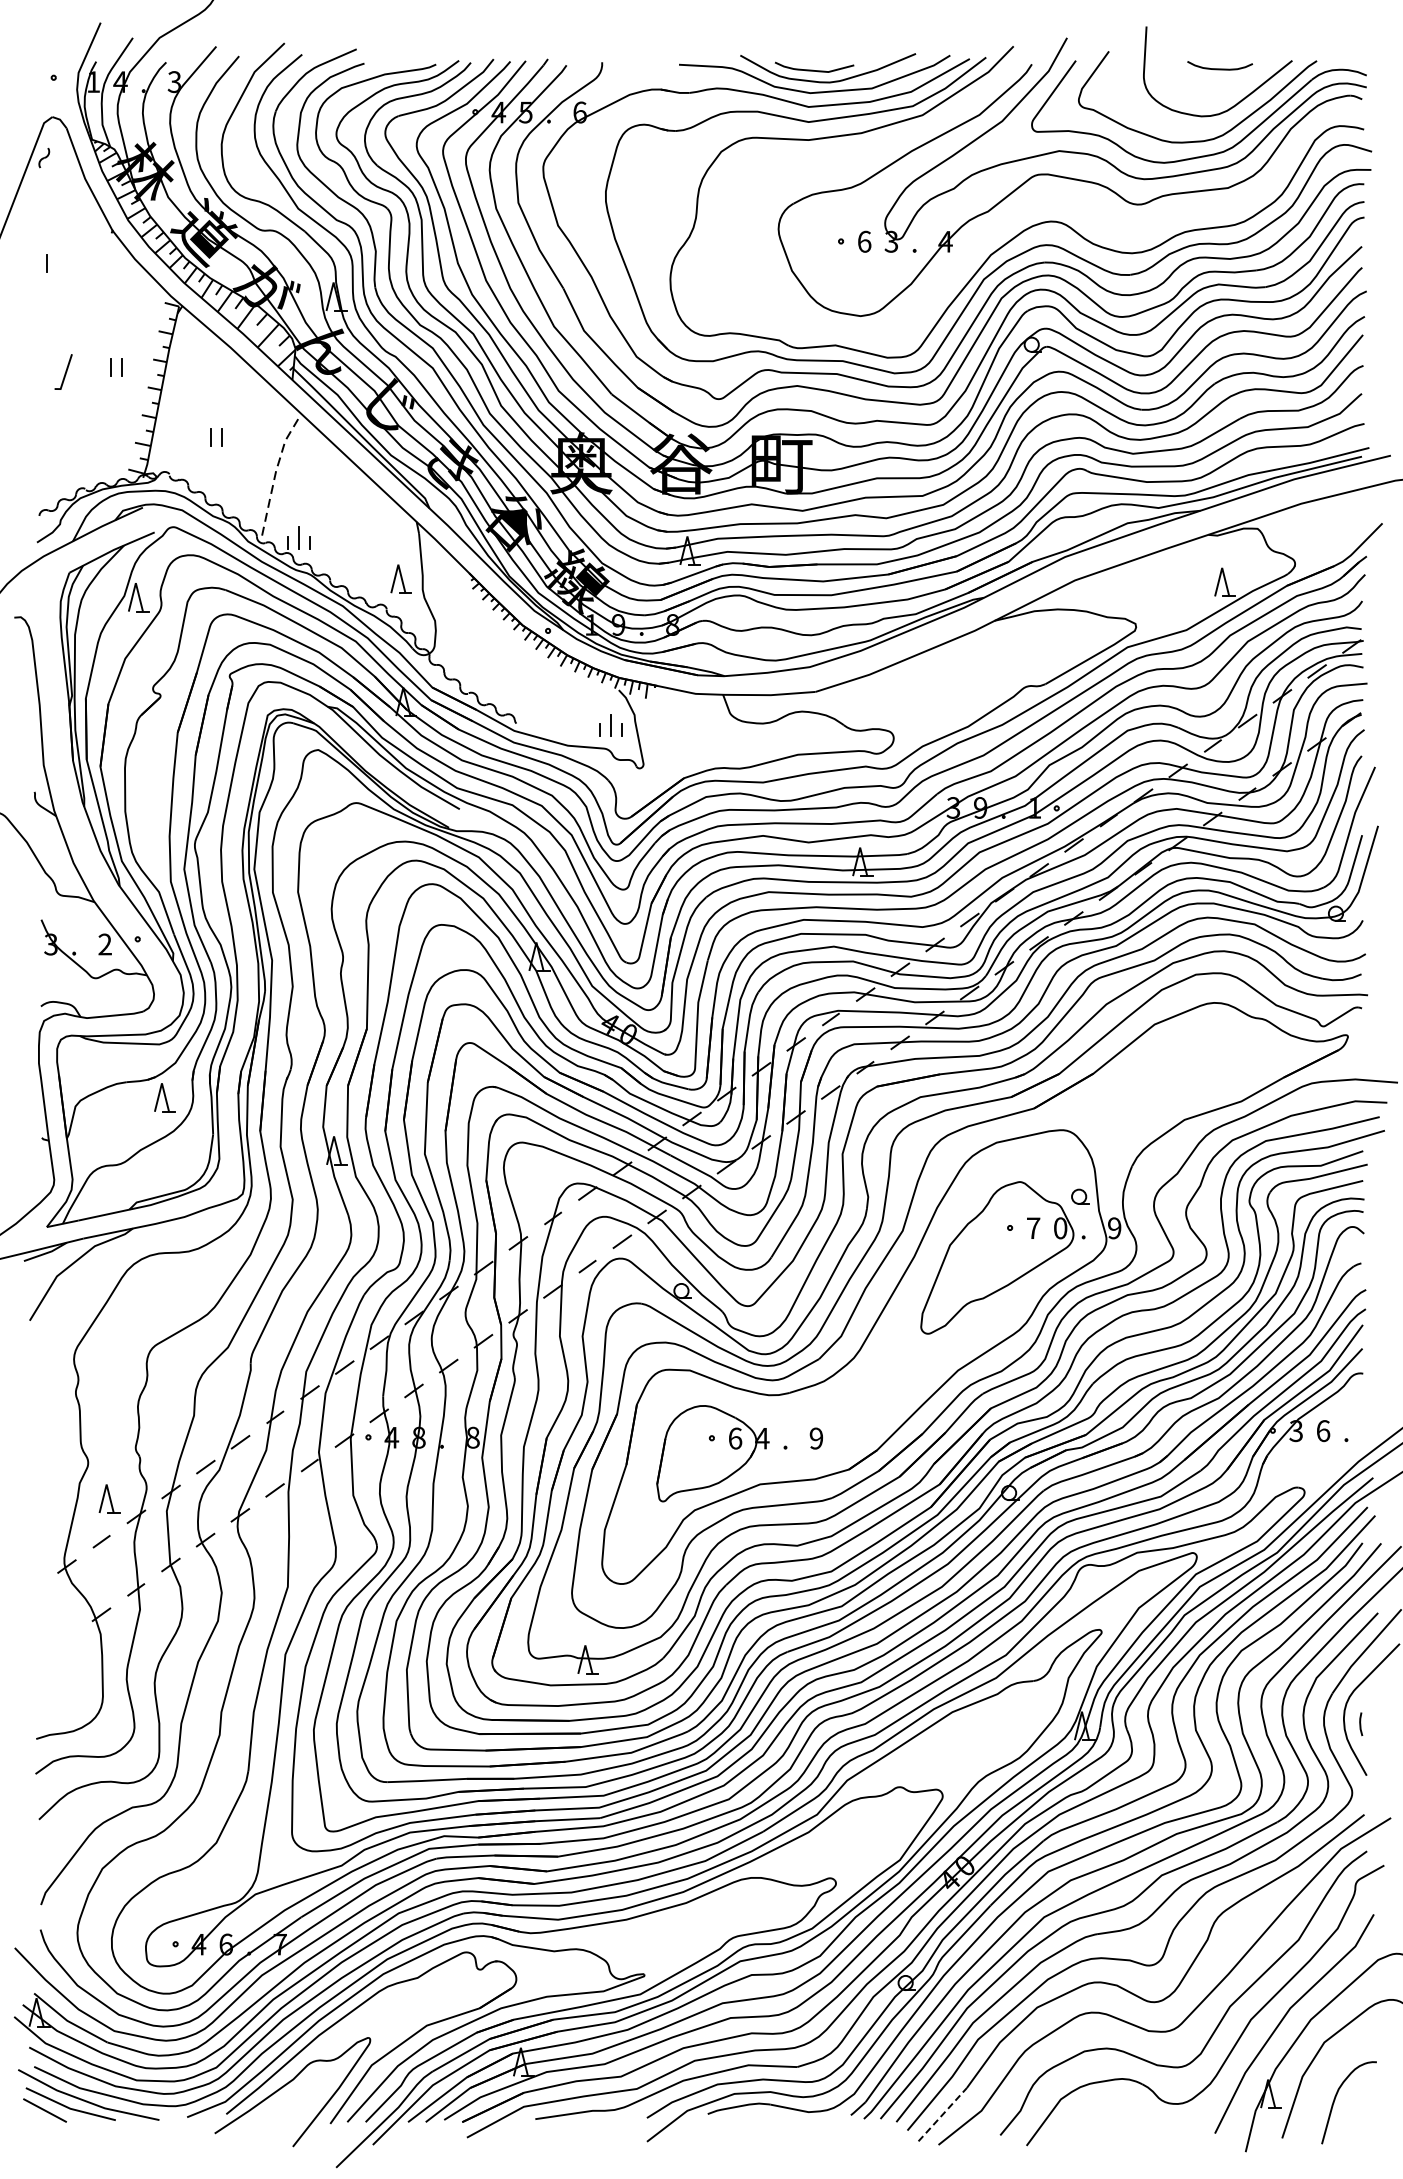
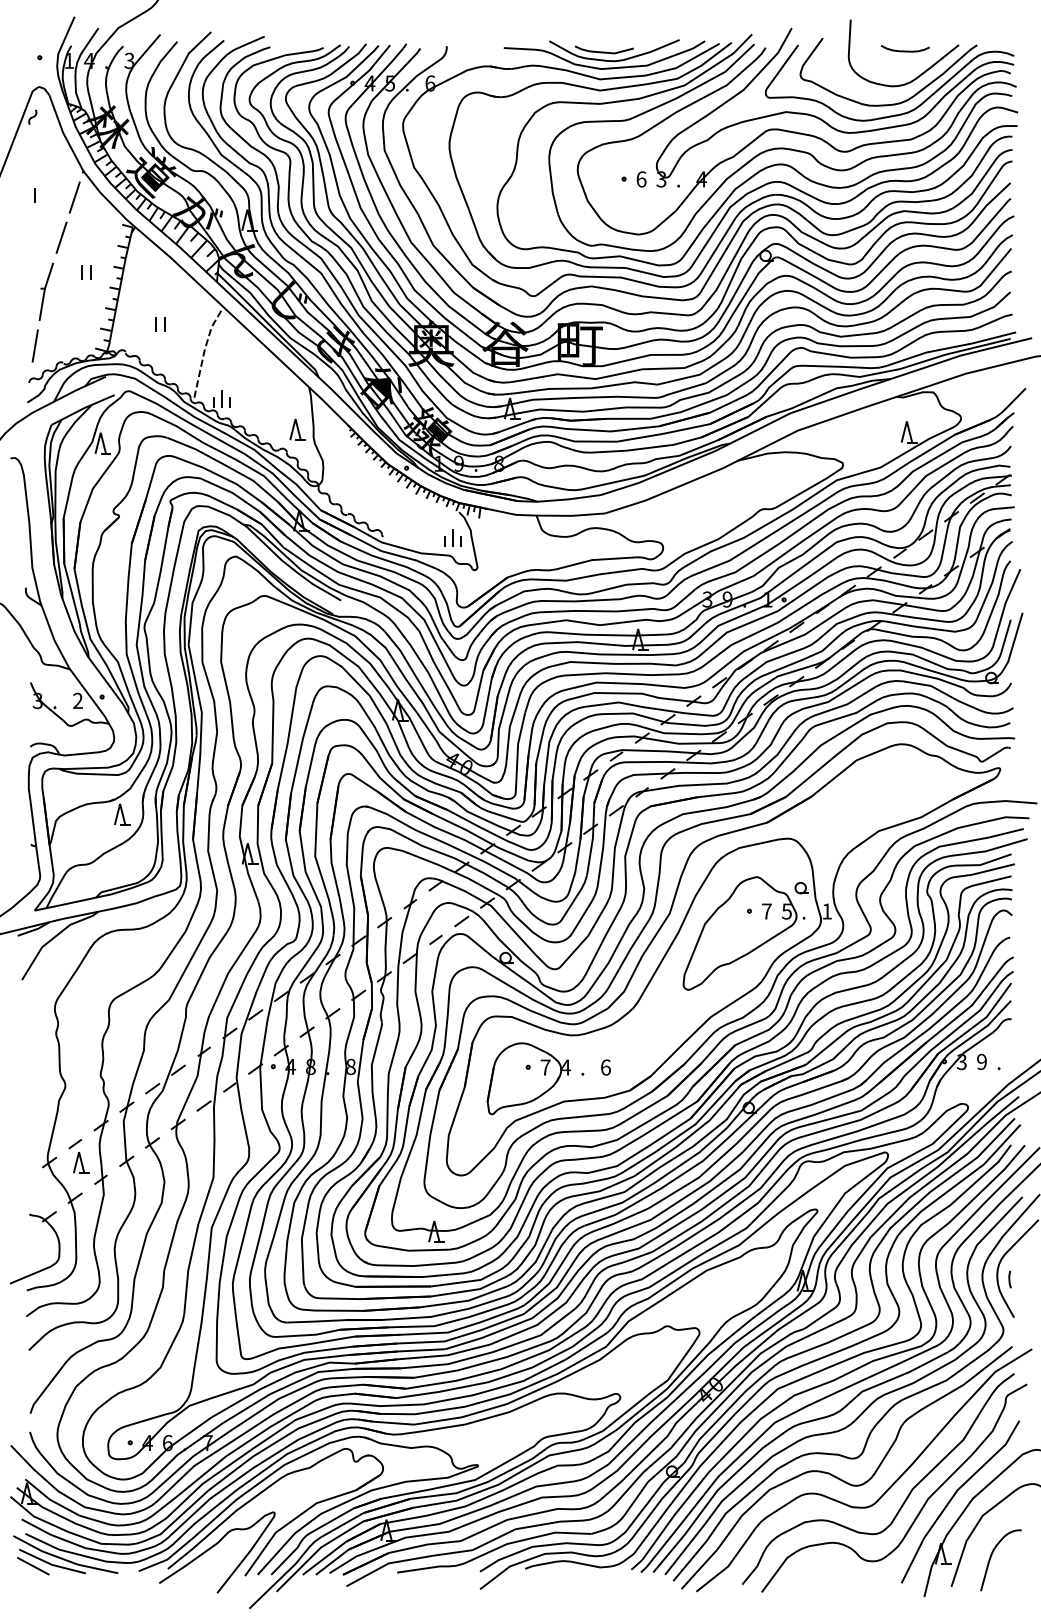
part: (1054, 199) -> (782, 148), added
line: (100, 265) -> (74, 197), added
line: (82, 320) -> (61, 237), added
line: (56, 410) -> (41, 304), added
line: (47, 466) -> (35, 346), added
text: (1060, 1228) -> (786, 911), 0 -> 5
text: (1114, 1228) -> (826, 911), 9 -> 1
text: (1323, 1431) -> (982, 1062), 6 -> 9
text: (735, 1438) -> (545, 1067), 6 -> 7
text: (816, 1438) -> (605, 1067), 9 -> 6
part: (109, 1498) -> (81, 1162), moved
part: (56, 1710) -> (41, 1269), added
line: (942, 2114) -> (699, 1569), dashed -> solid

